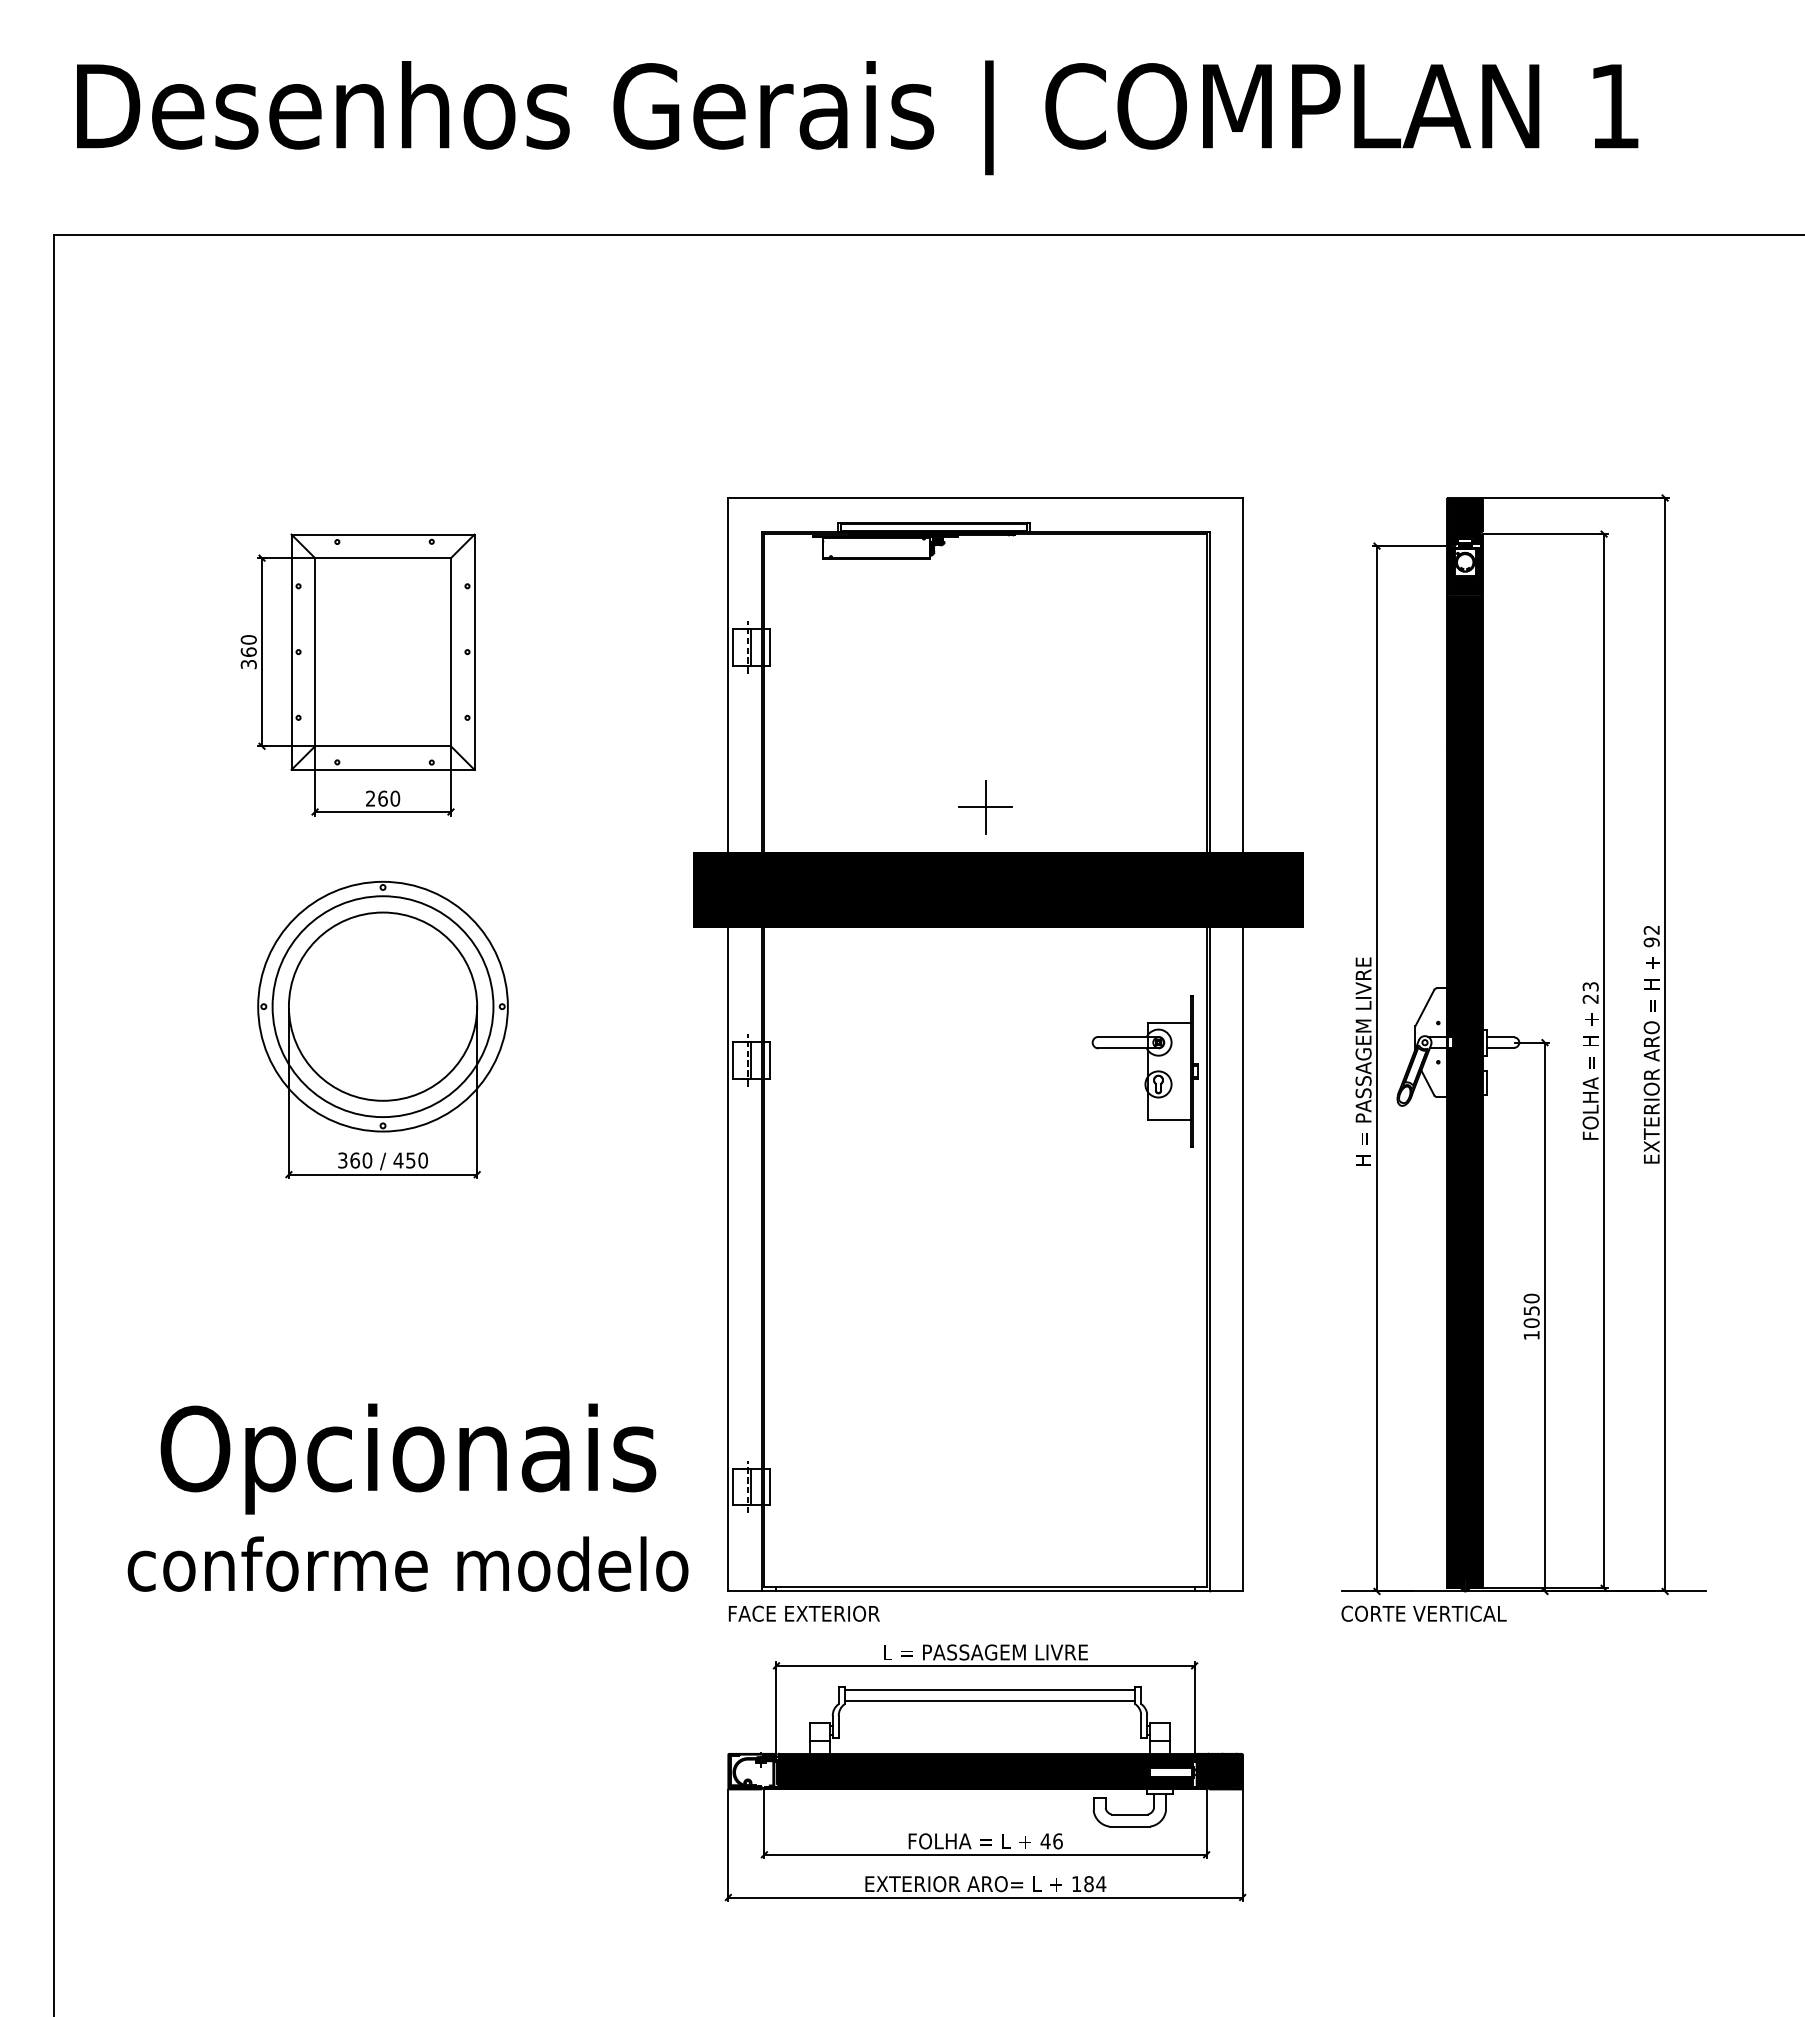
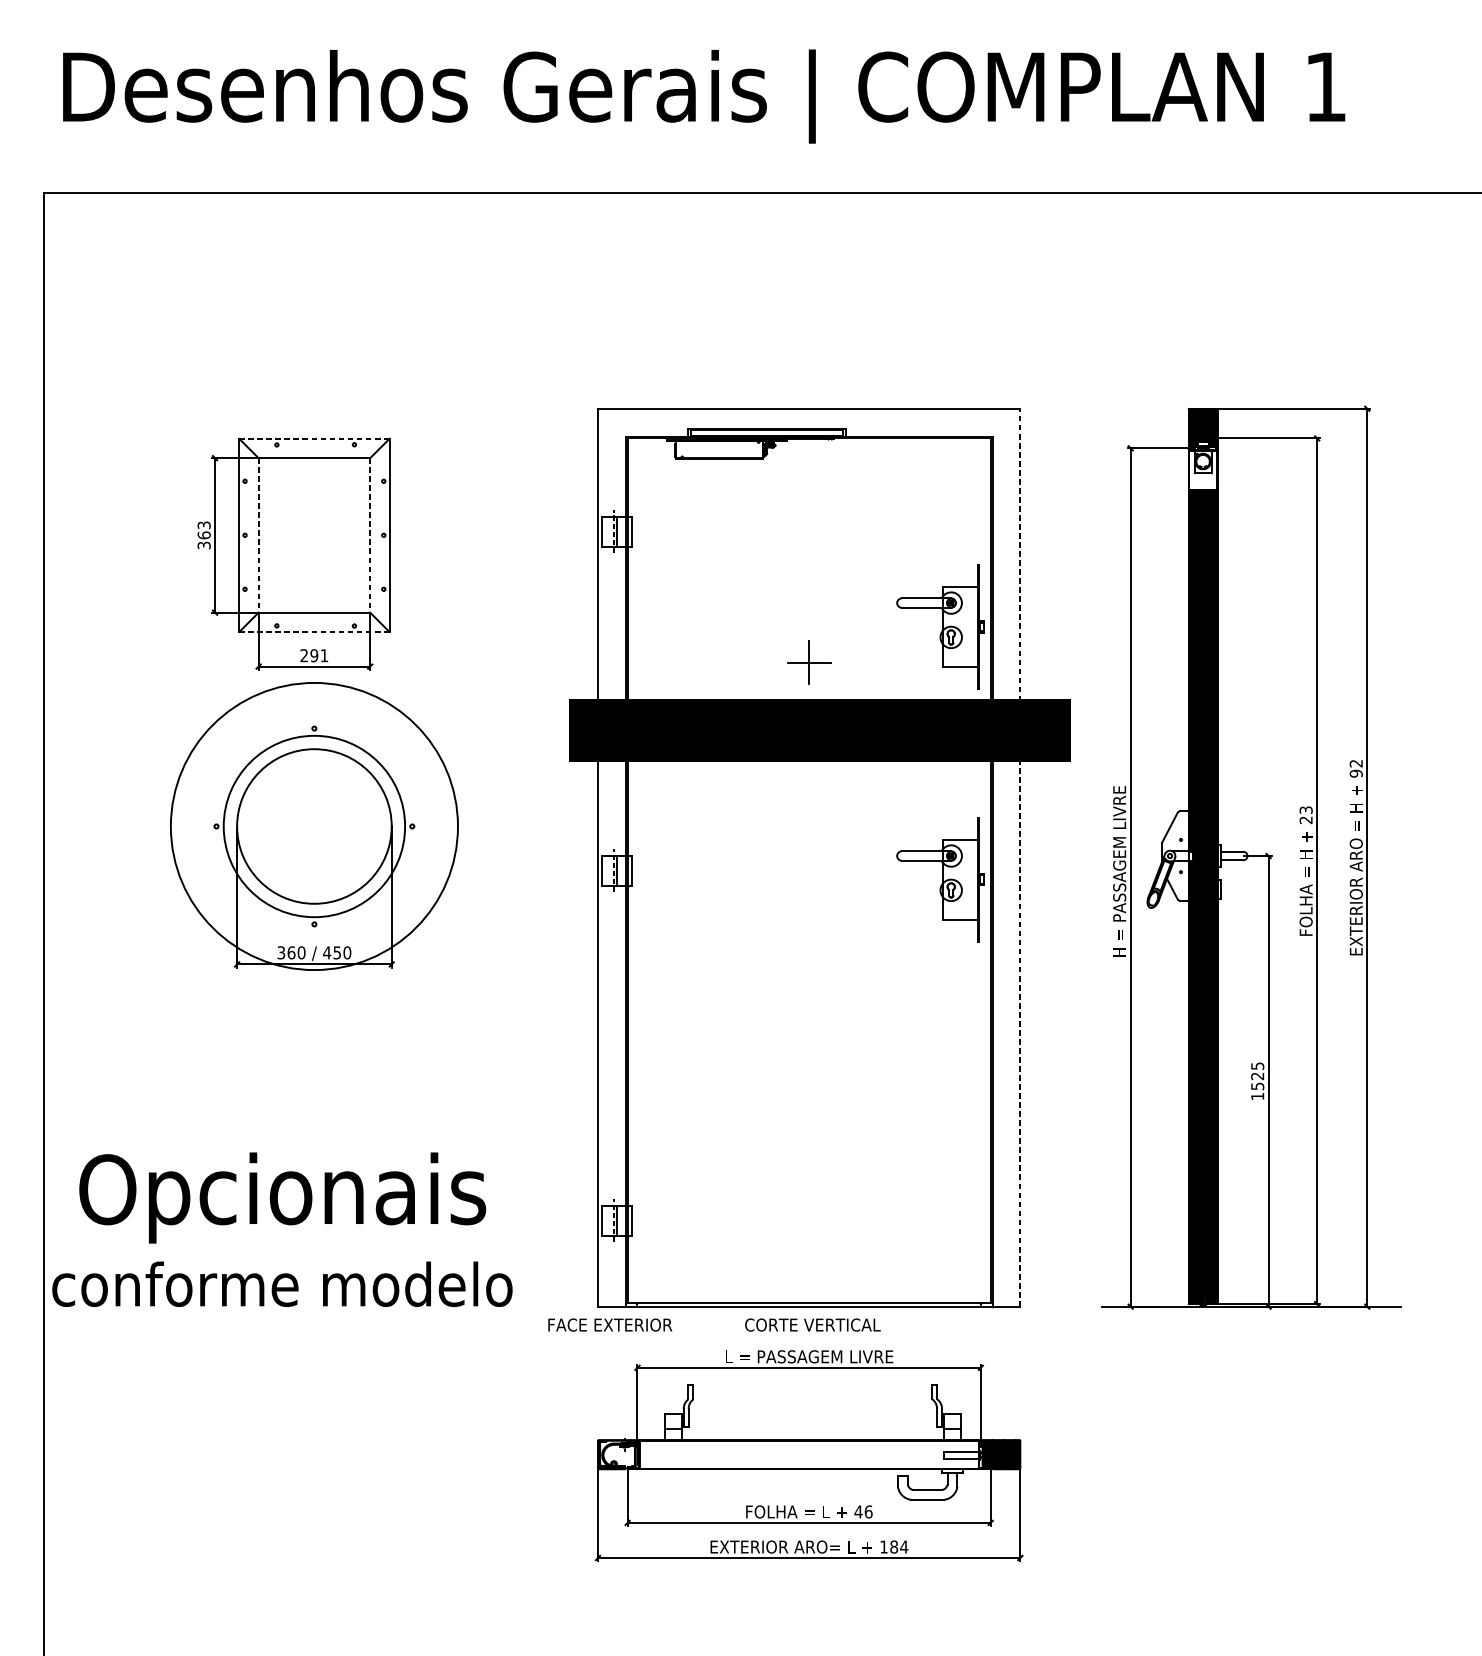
line: (382, 534) -> (313, 438), solid -> dashed
fill: (1465, 571) -> (1203, 469), removed
text: (248, 639) -> (203, 524), 360 -> 363
line: (315, 652) -> (258, 535), solid -> dashed
line: (450, 652) -> (369, 535), solid -> dashed
part: (1144, 763) -> (939, 626), added
line: (382, 769) -> (313, 631), solid -> dashed
text: (389, 798) -> (319, 655), 260 -> 291
circle: (382, 1006) -> (313, 826), size x1.4
line: (1242, 1044) -> (1020, 857), solid -> dashed
text: (1531, 1310) -> (1257, 1076), 1050 -> 1525
text: (407, 1497) -> (281, 1229), moved
text: (803, 1613) -> (609, 1324), moved
text: (1423, 1613) -> (812, 1324), moved
line: (989, 1690) -> (812, 1388), removed
line: (989, 1700) -> (812, 1396), removed
fill: (985, 1771) -> (809, 1454), removed

